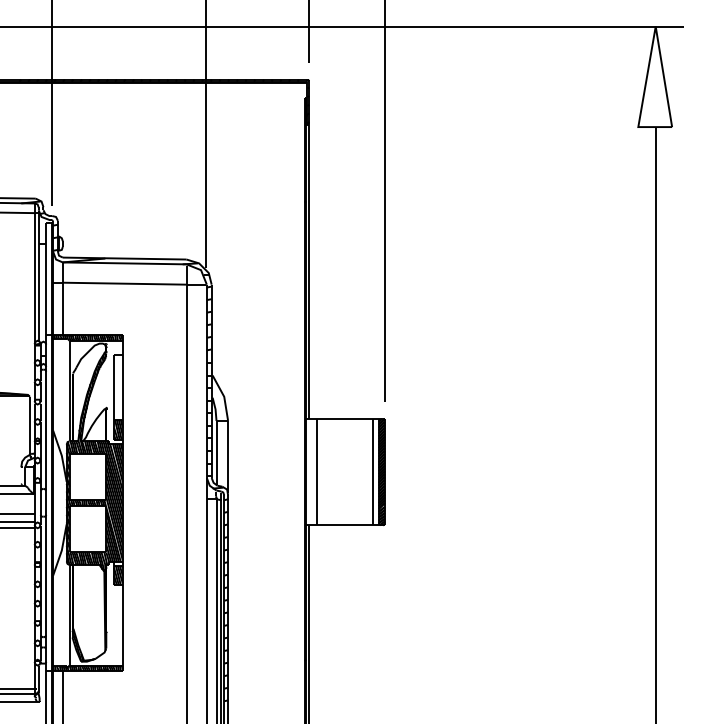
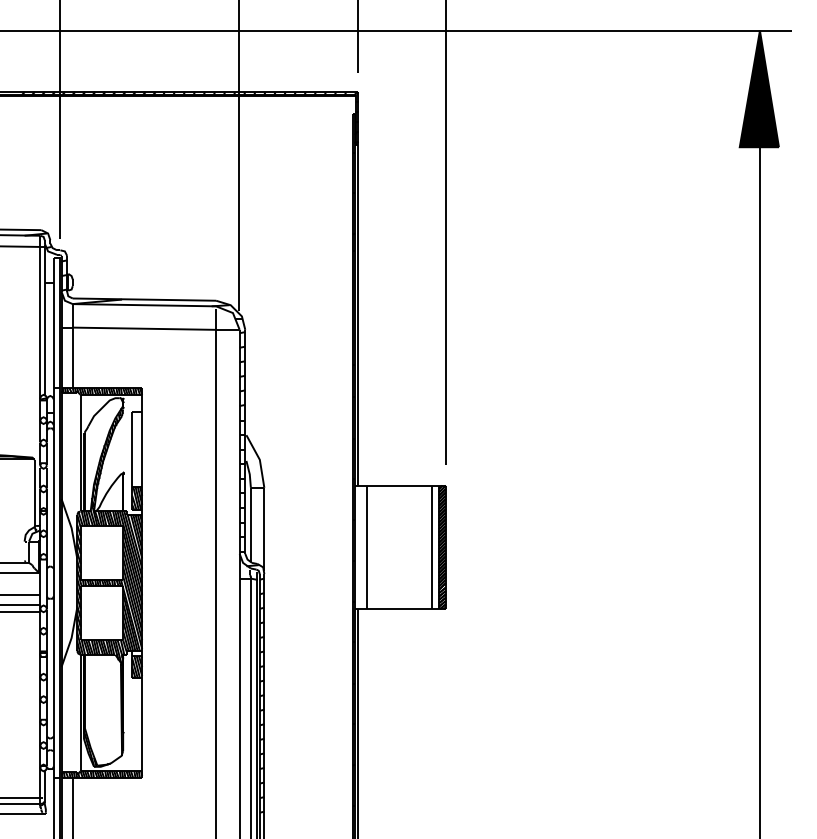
fill: (655, 76) -> (759, 88), added

